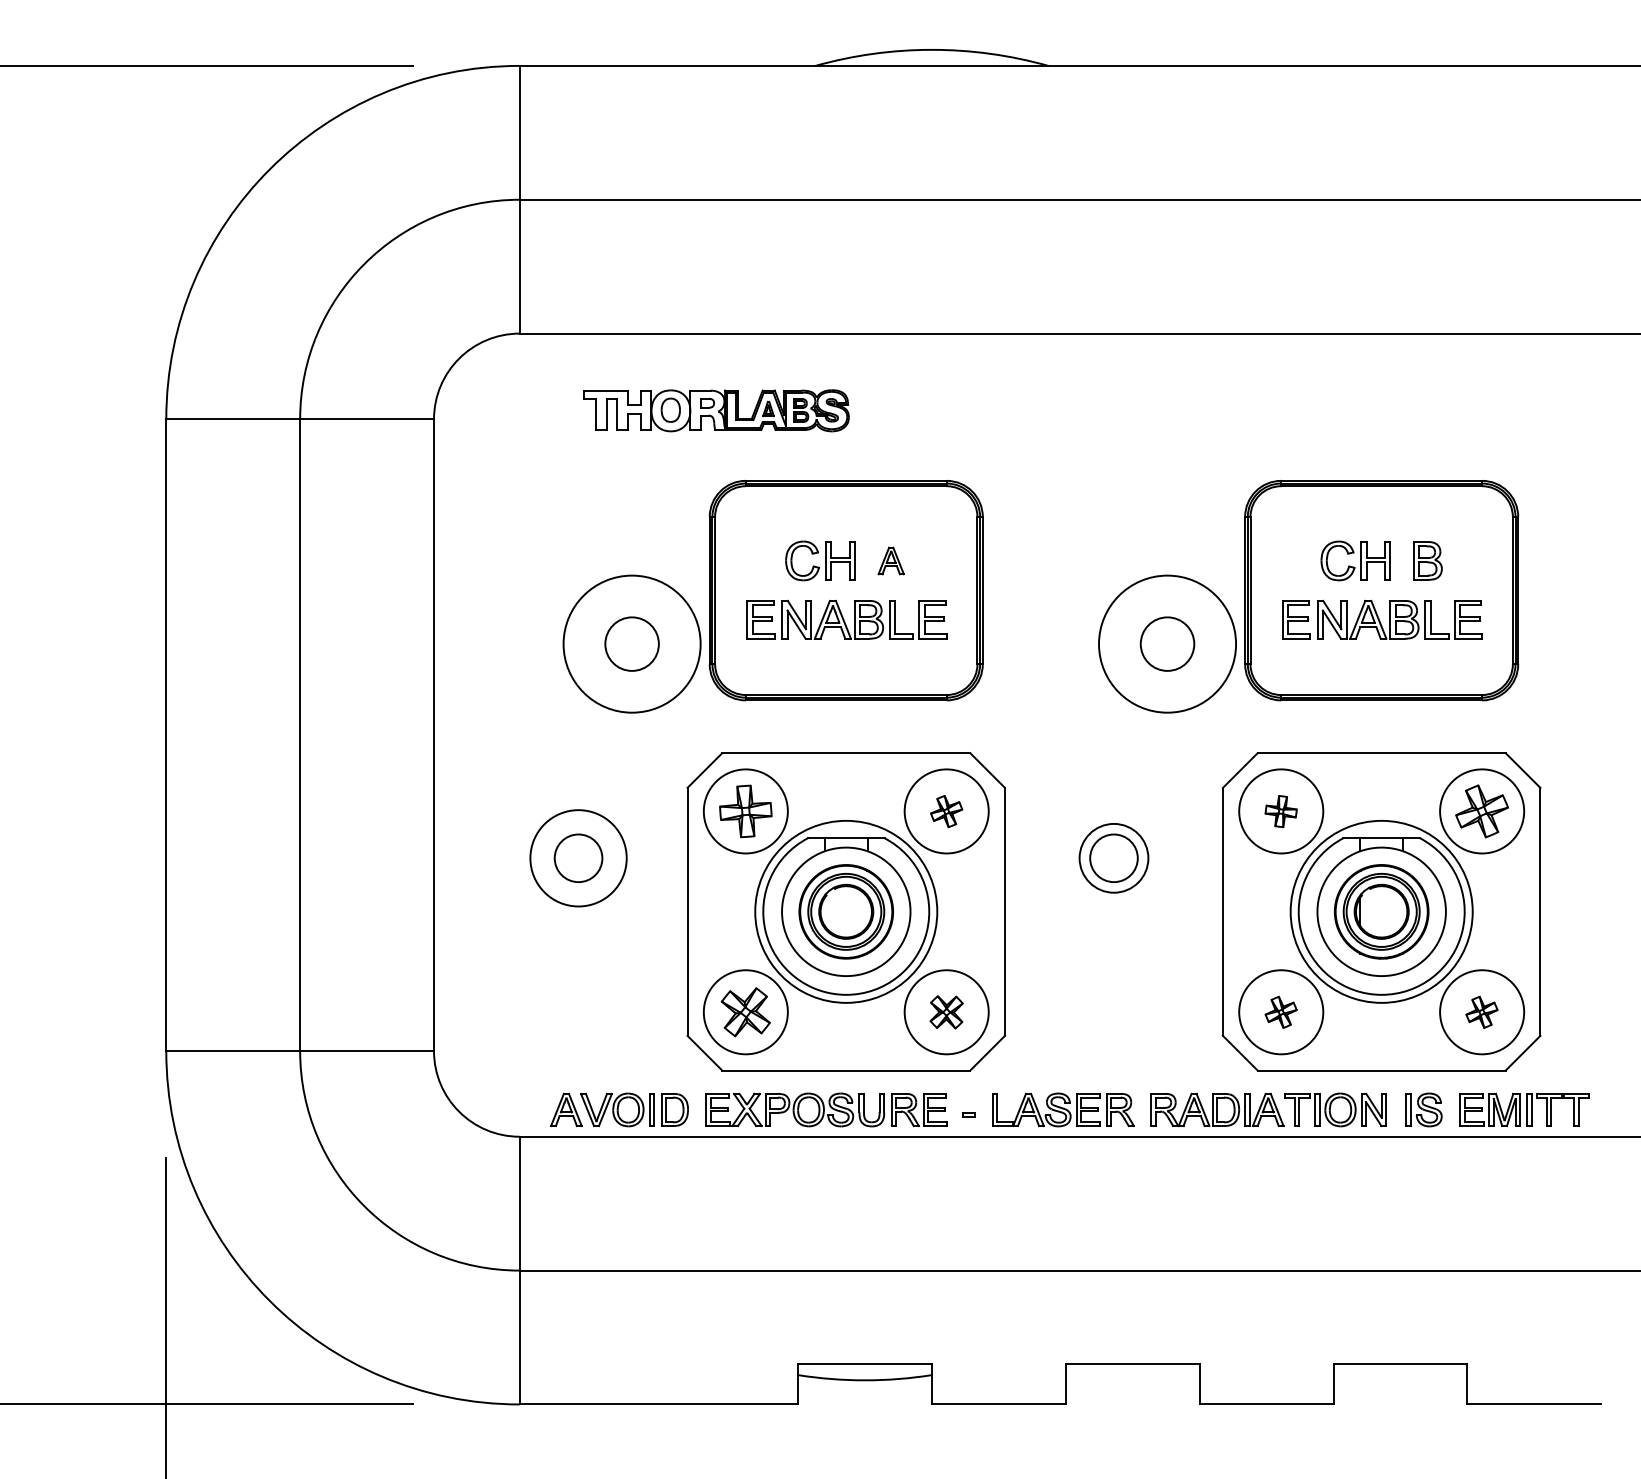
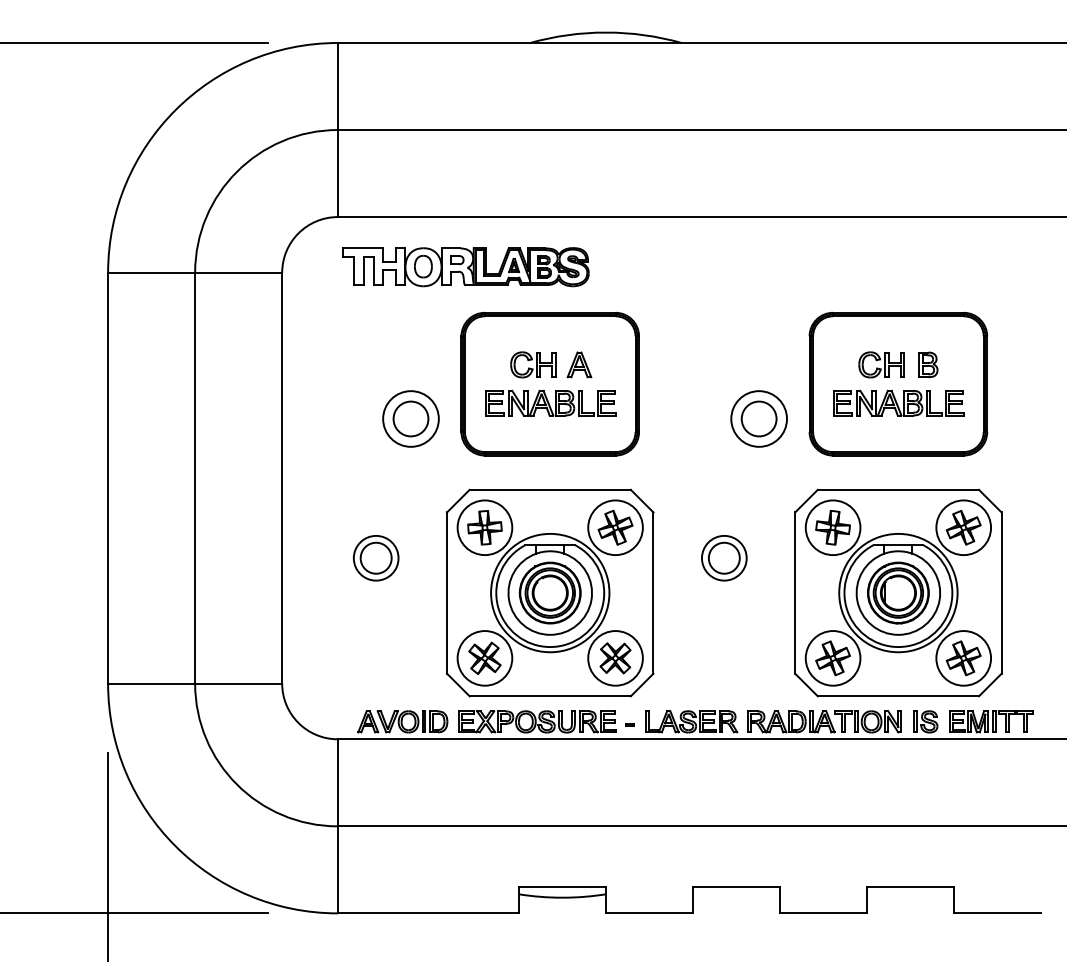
part: (715, 411) -> (465, 267), size x1.43
part: (891, 560) -> (579, 364), size x1.43
circle: (631, 643) -> (410, 418), size x0.62
circle: (1168, 643) -> (759, 418), size x0.62
part: (946, 811) -> (615, 527), size x1.67
part: (1280, 811) -> (832, 527), size x1.67
circle: (577, 857) -> (375, 557), size x0.71
part: (946, 1012) -> (615, 658), size x1.43
part: (1280, 1012) -> (832, 658), size x1.67
part: (1481, 1012) -> (963, 658), size x1.67

